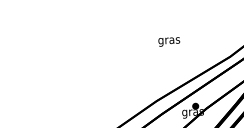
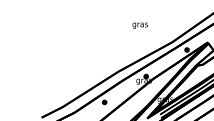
text: (168, 41) -> (139, 25), moved

